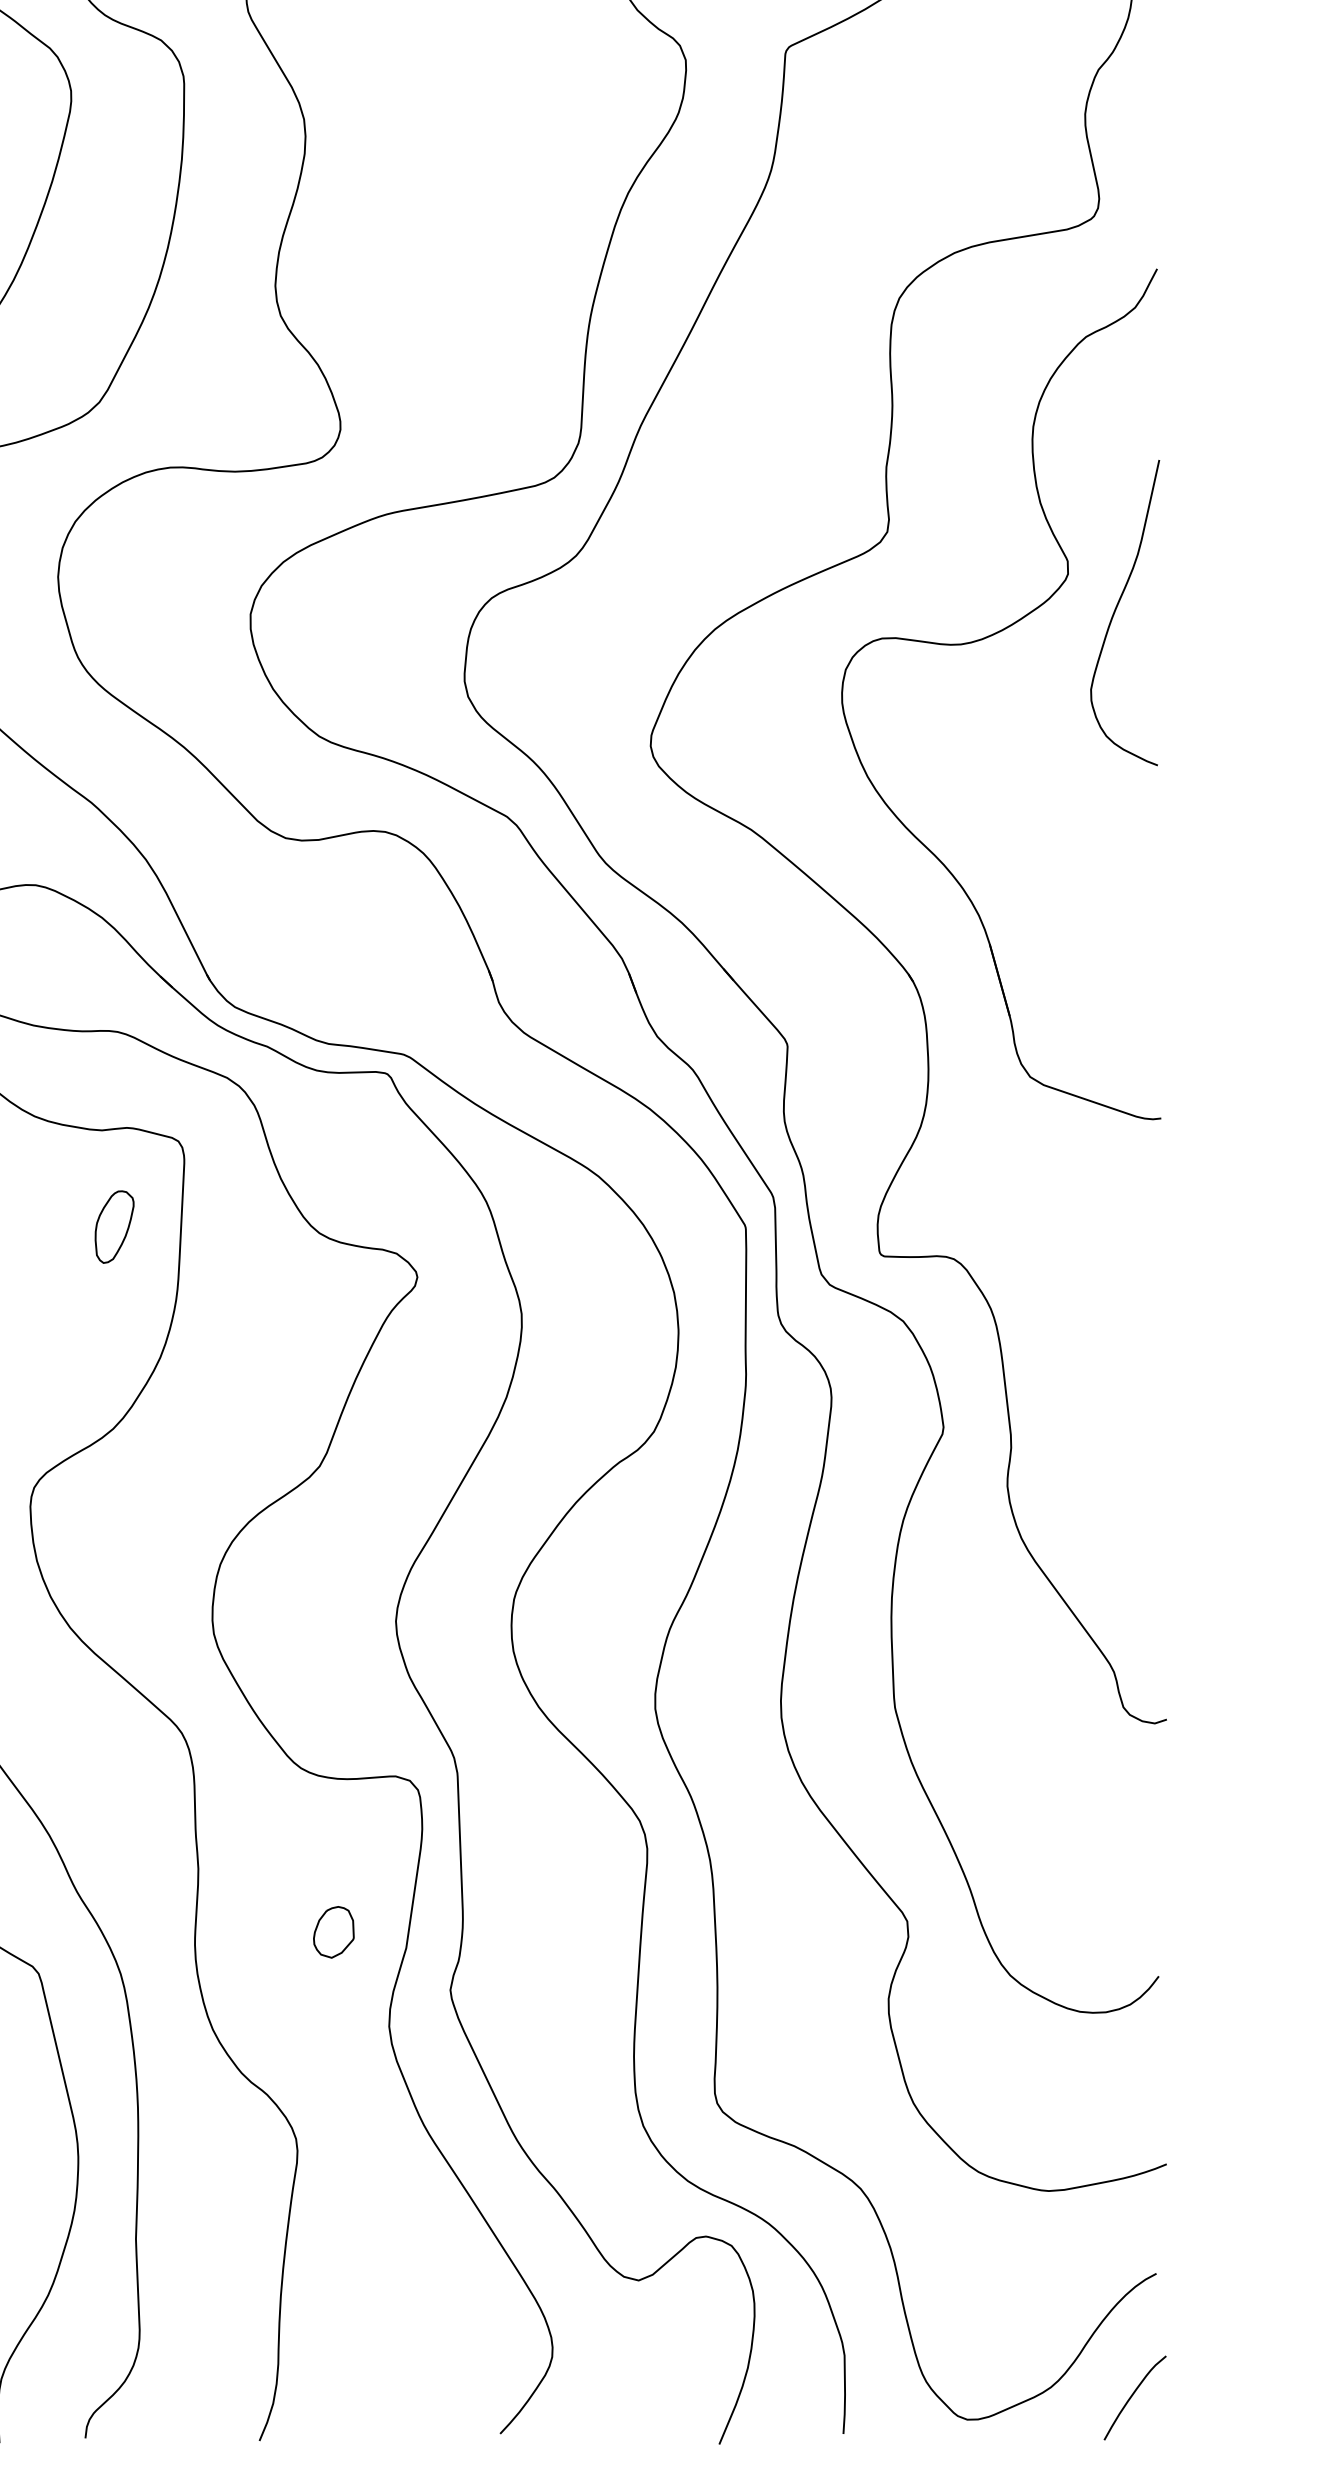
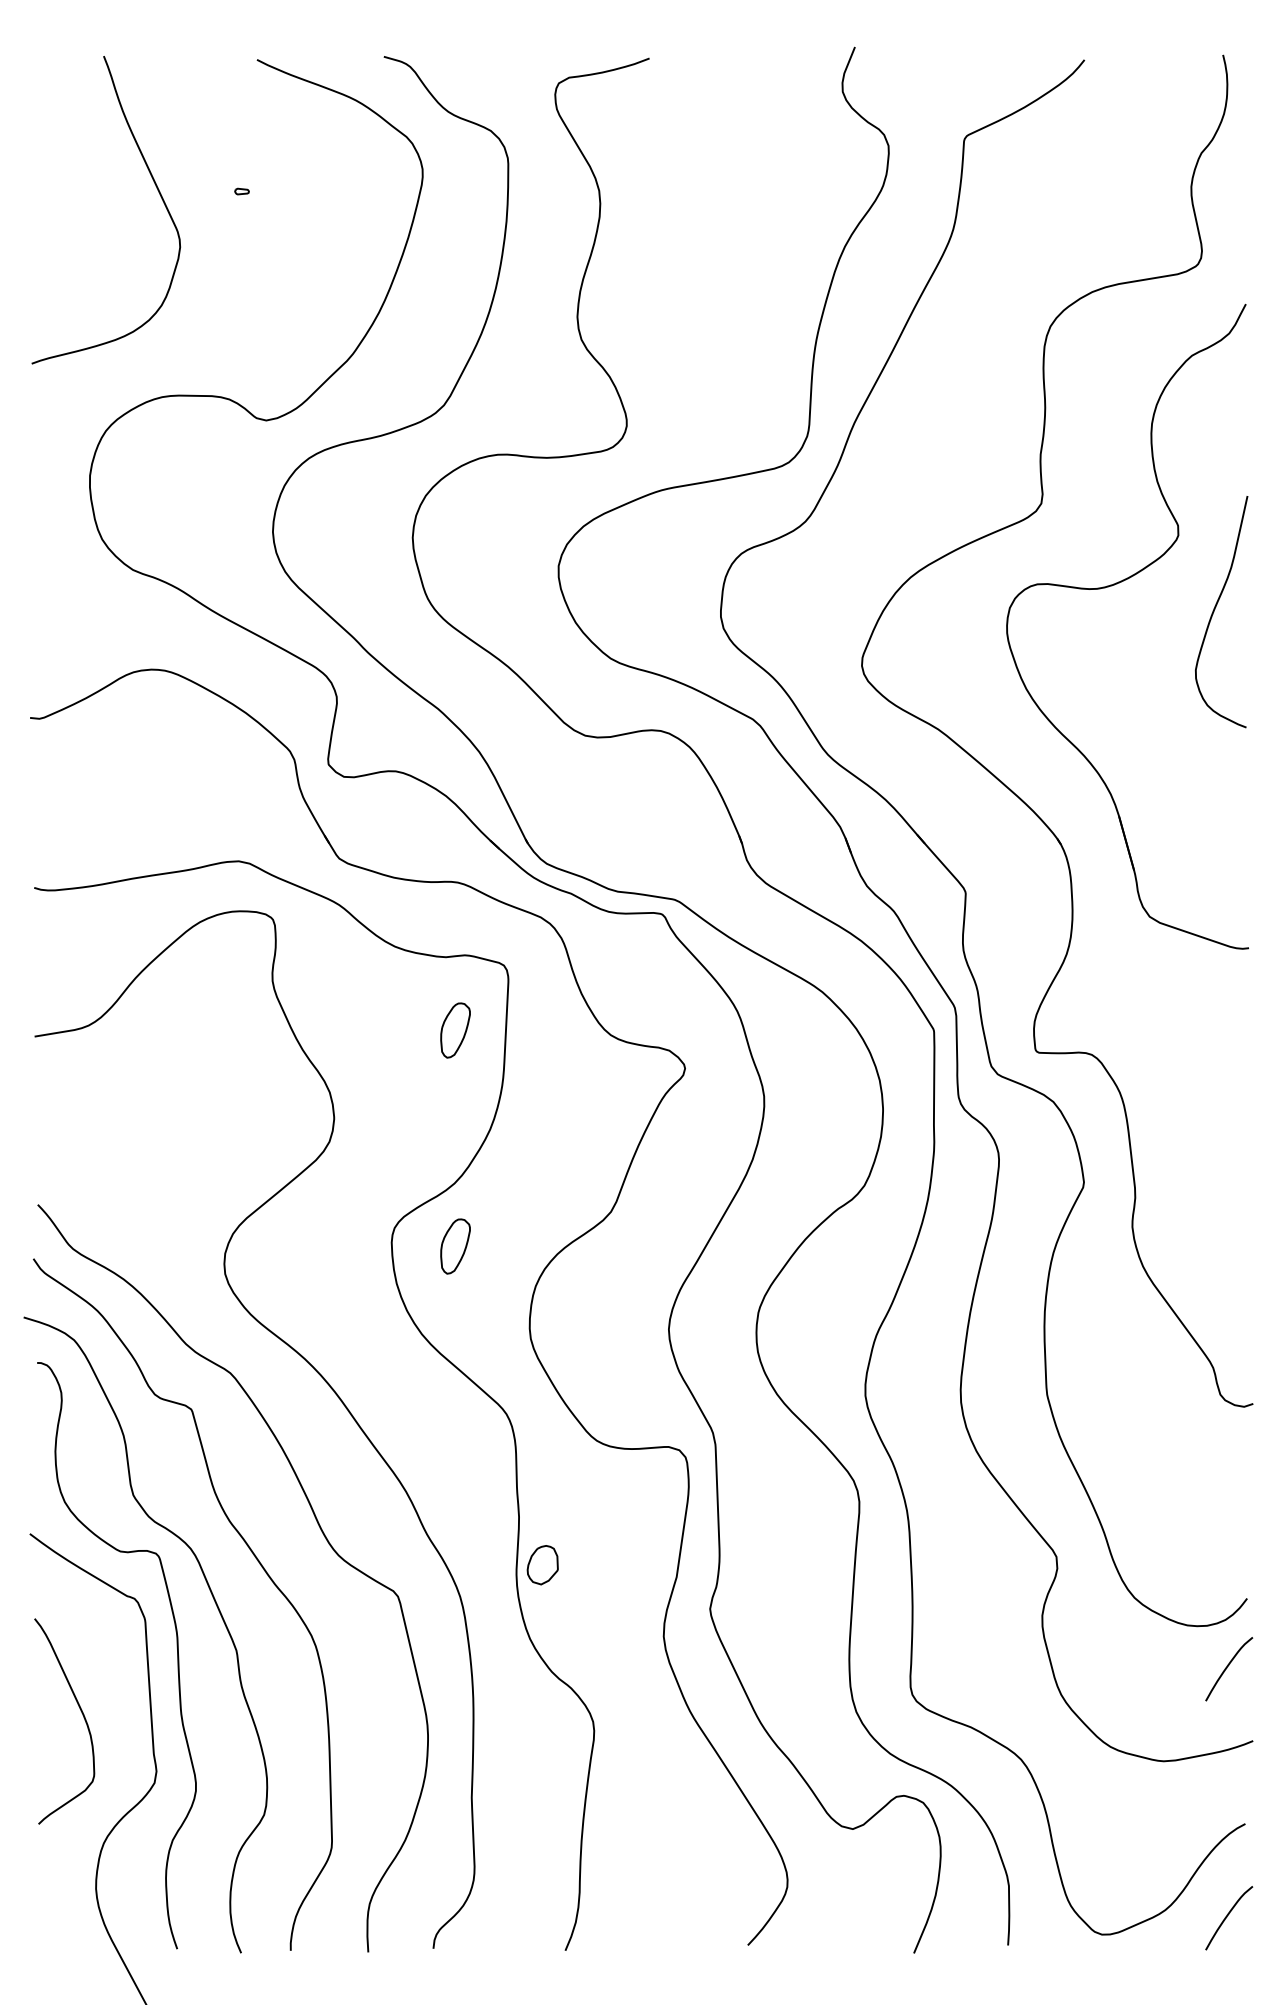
curve: (1117, 609) -> (1215, 609), moved
part: (114, 1511) -> (455, 1246), added
part: (333, 1932) -> (542, 1565), moved
curve: (1132, 2068) -> (1227, 1668), added

